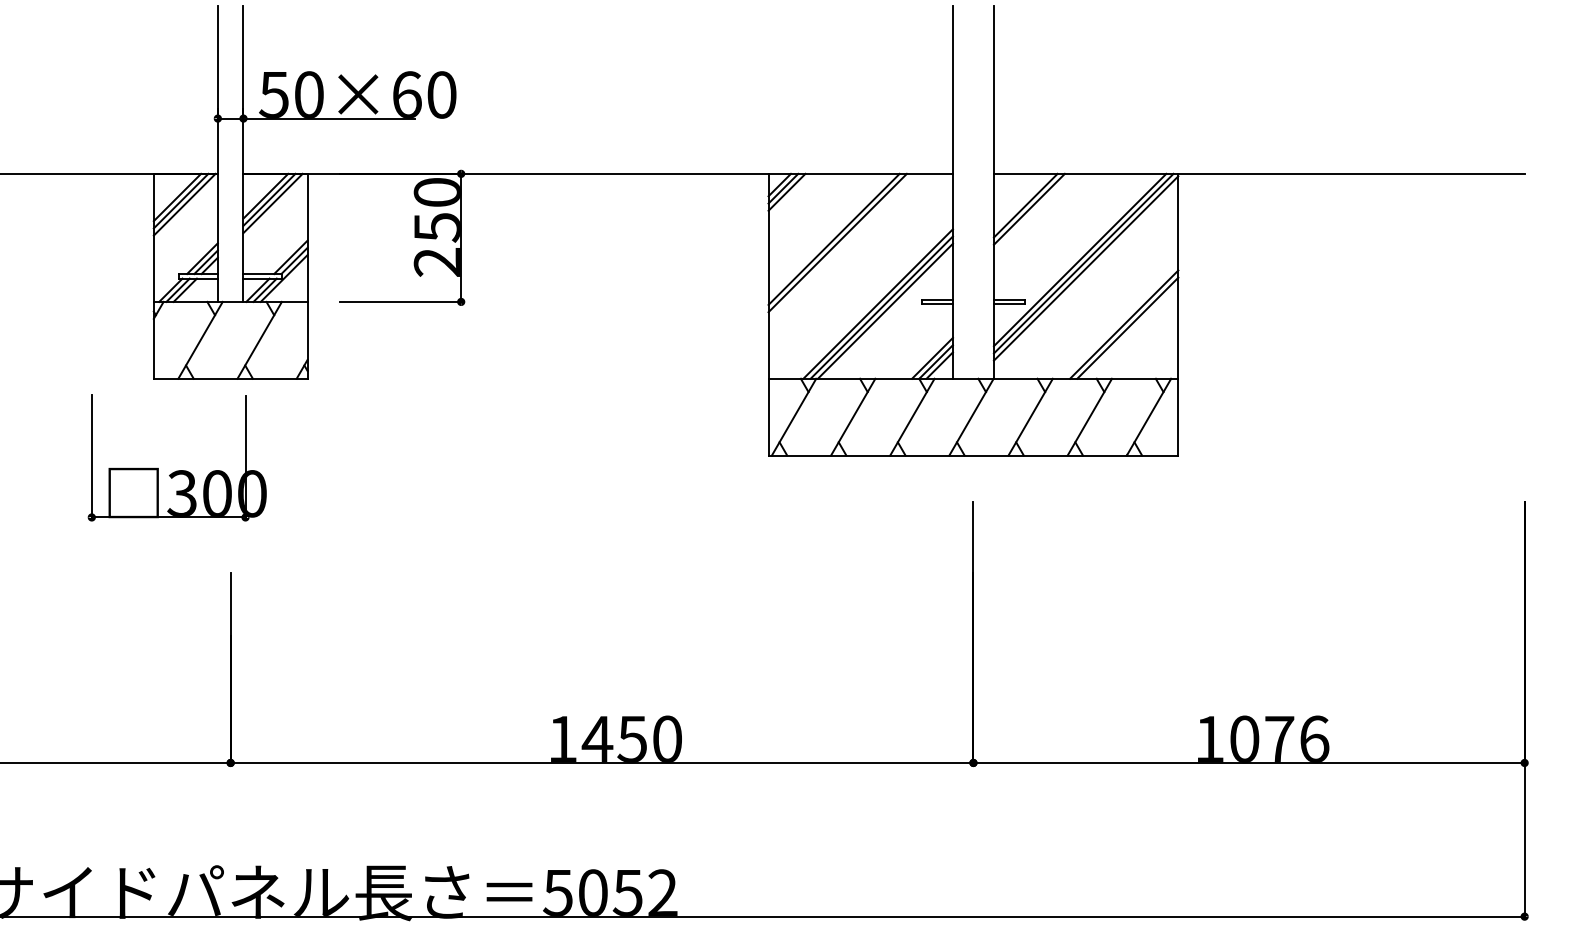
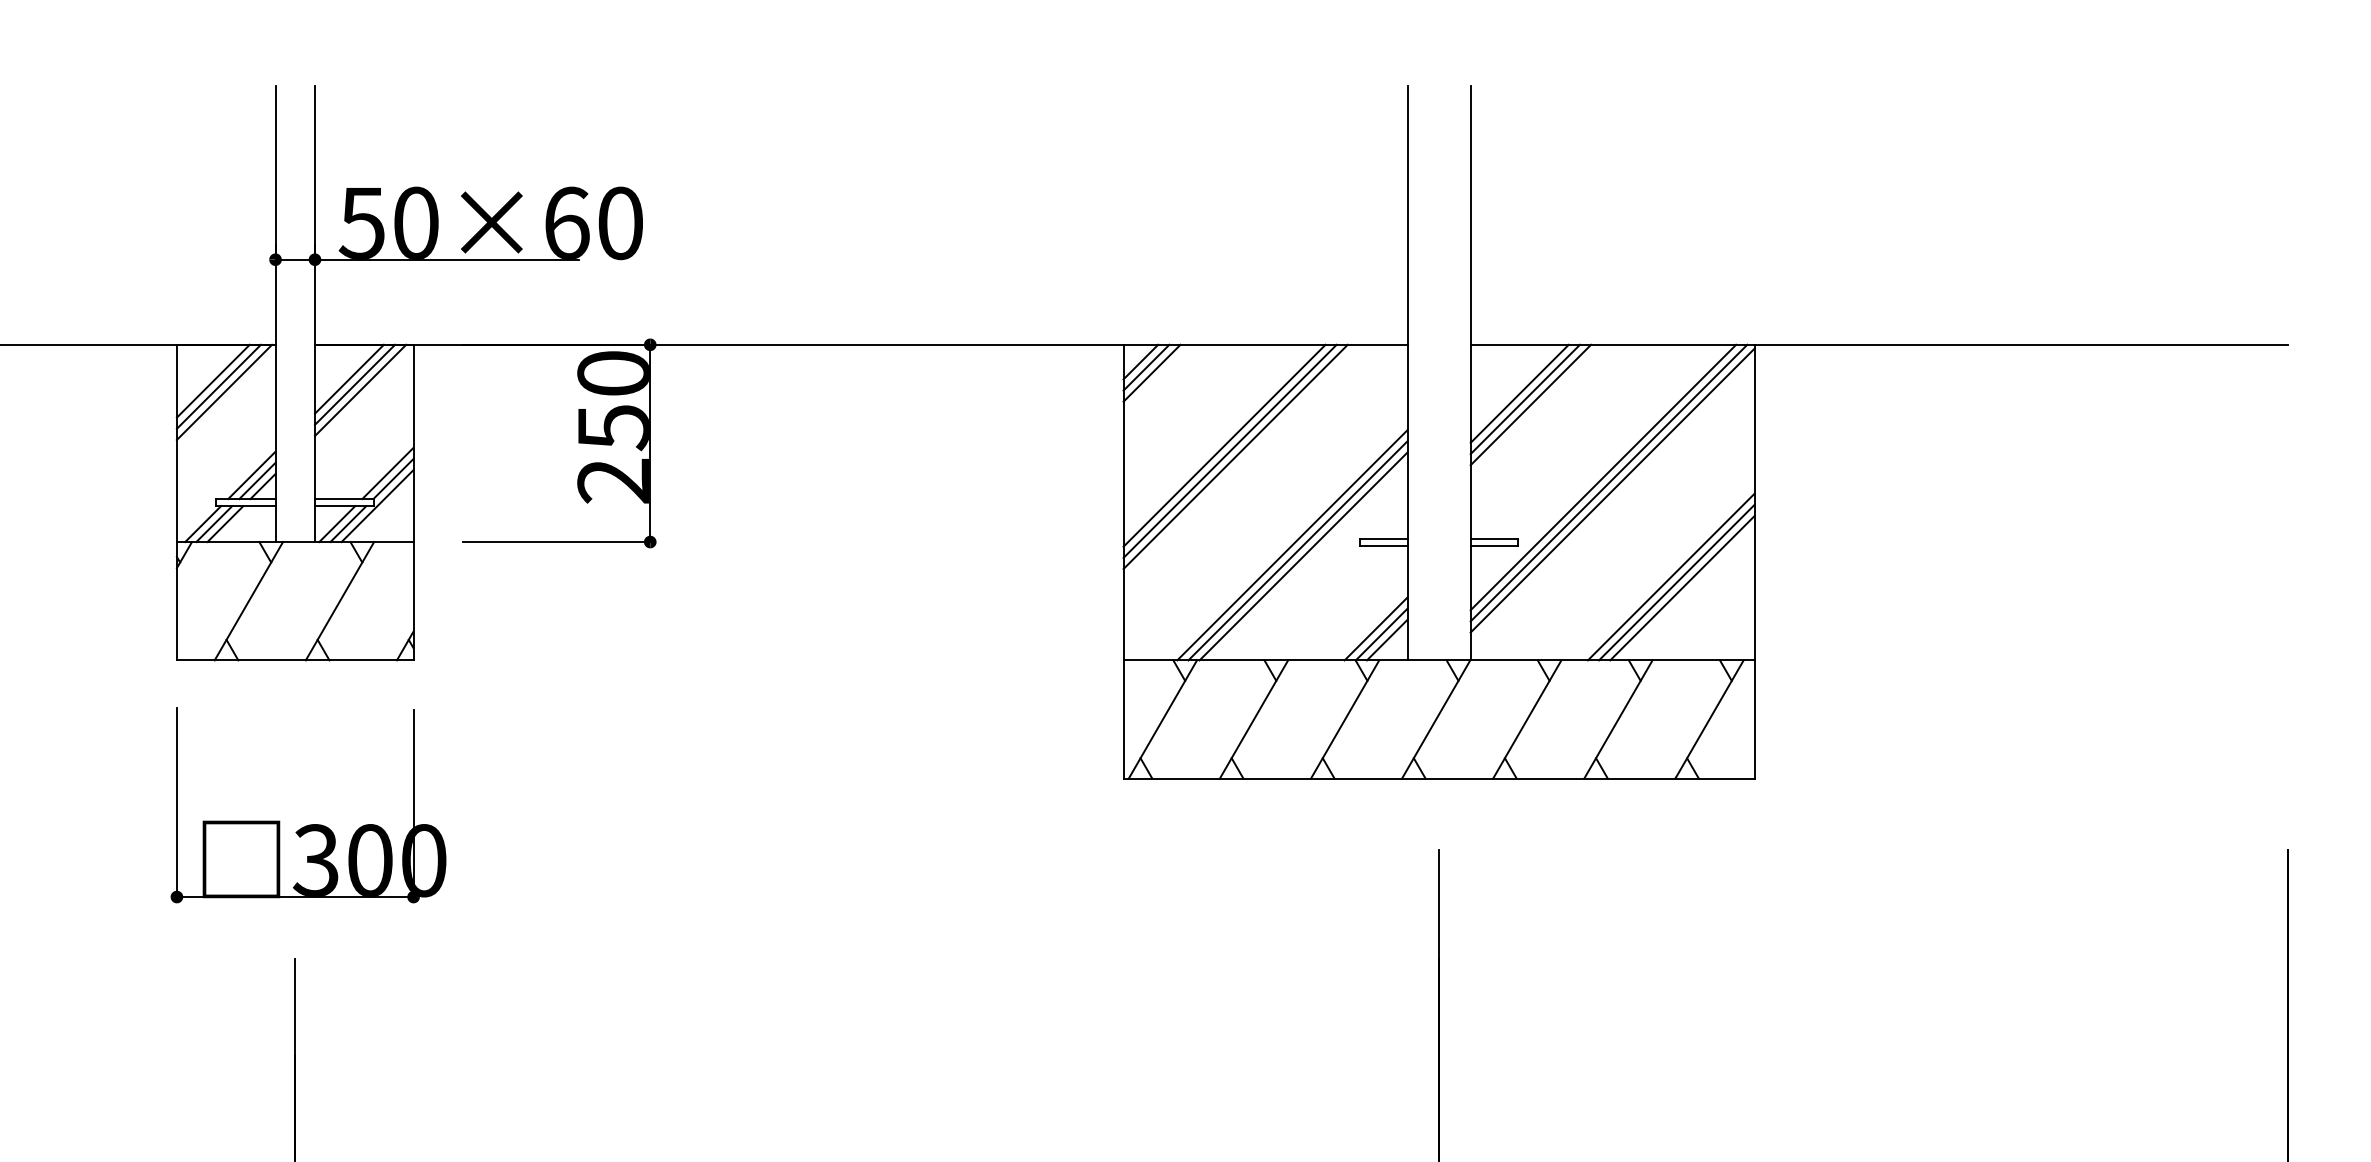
line: (1032, 212) -> (1530, 404), added
line: (841, 246) -> (1235, 456), added
line: (1131, 331) -> (1682, 587), added
part: (176, 470) -> (307, 824), moved

